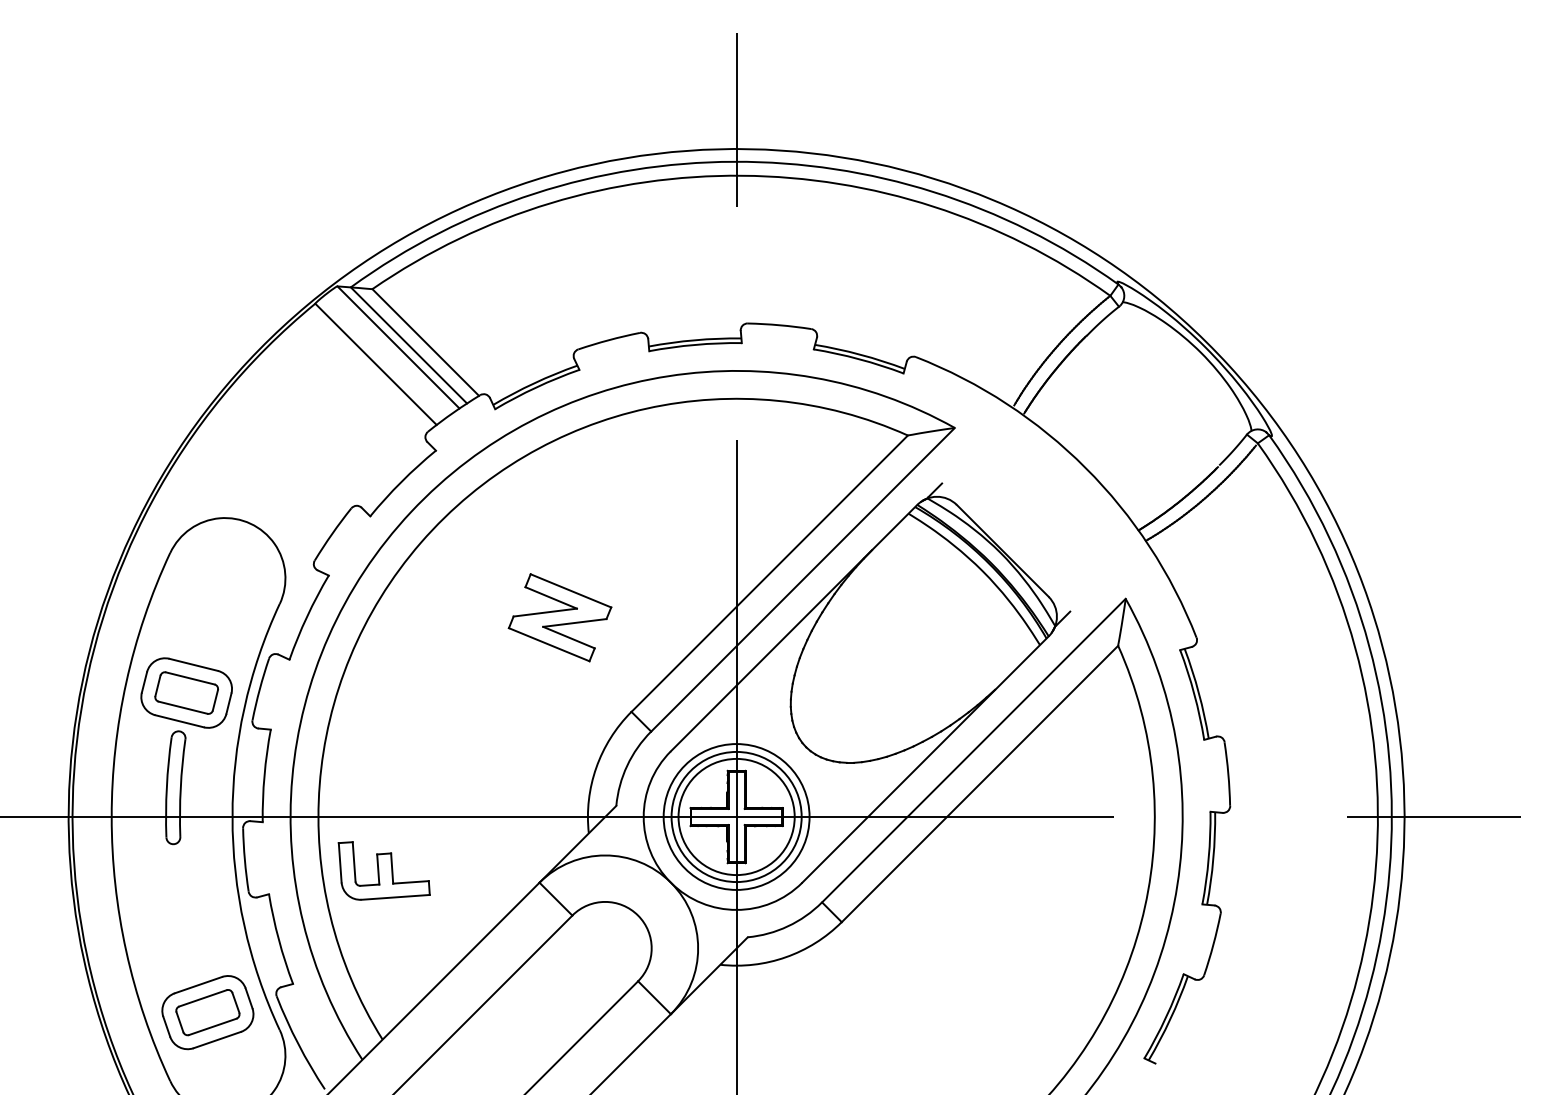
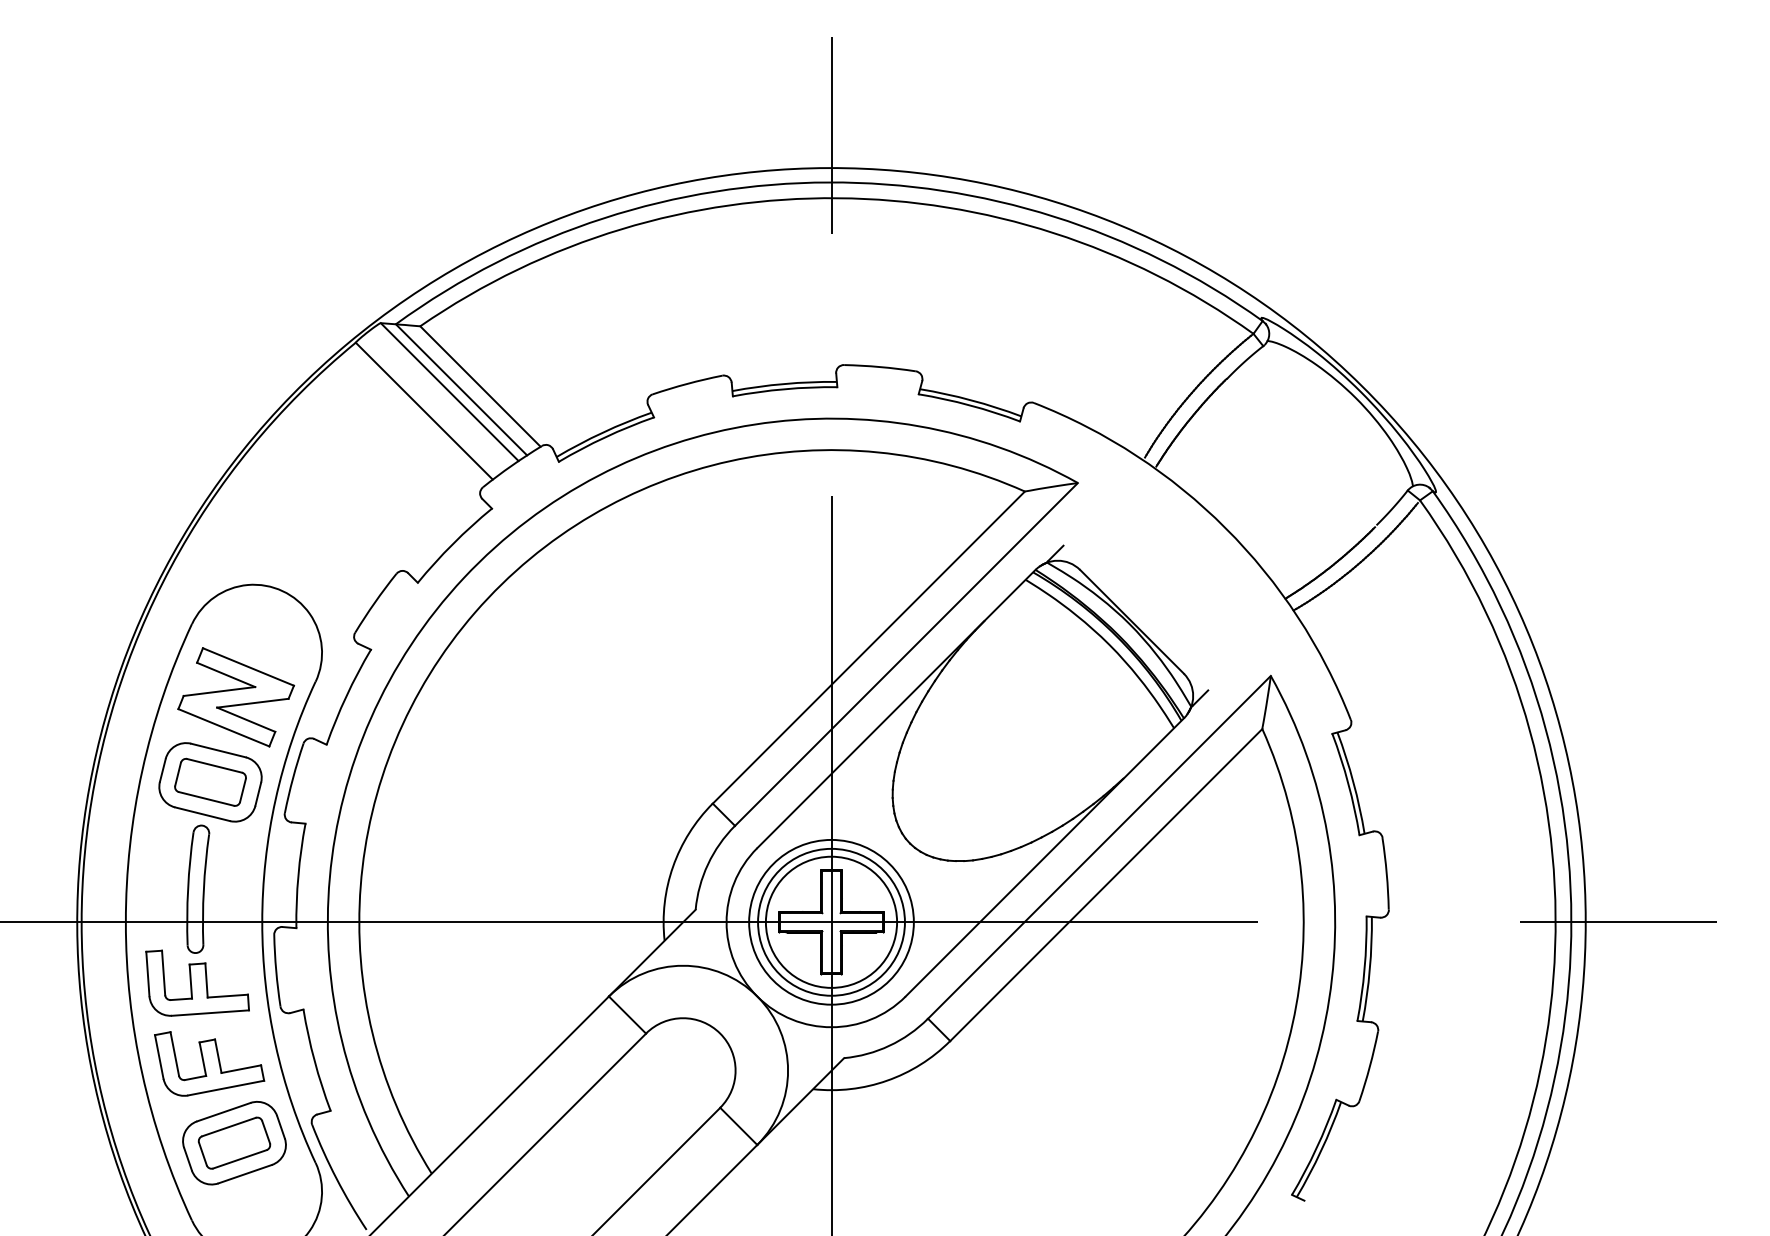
part: (560, 617) -> (236, 697), moved
part: (384, 870) -> (197, 982), moved
part: (185, 942) -> (209, 1063), added

